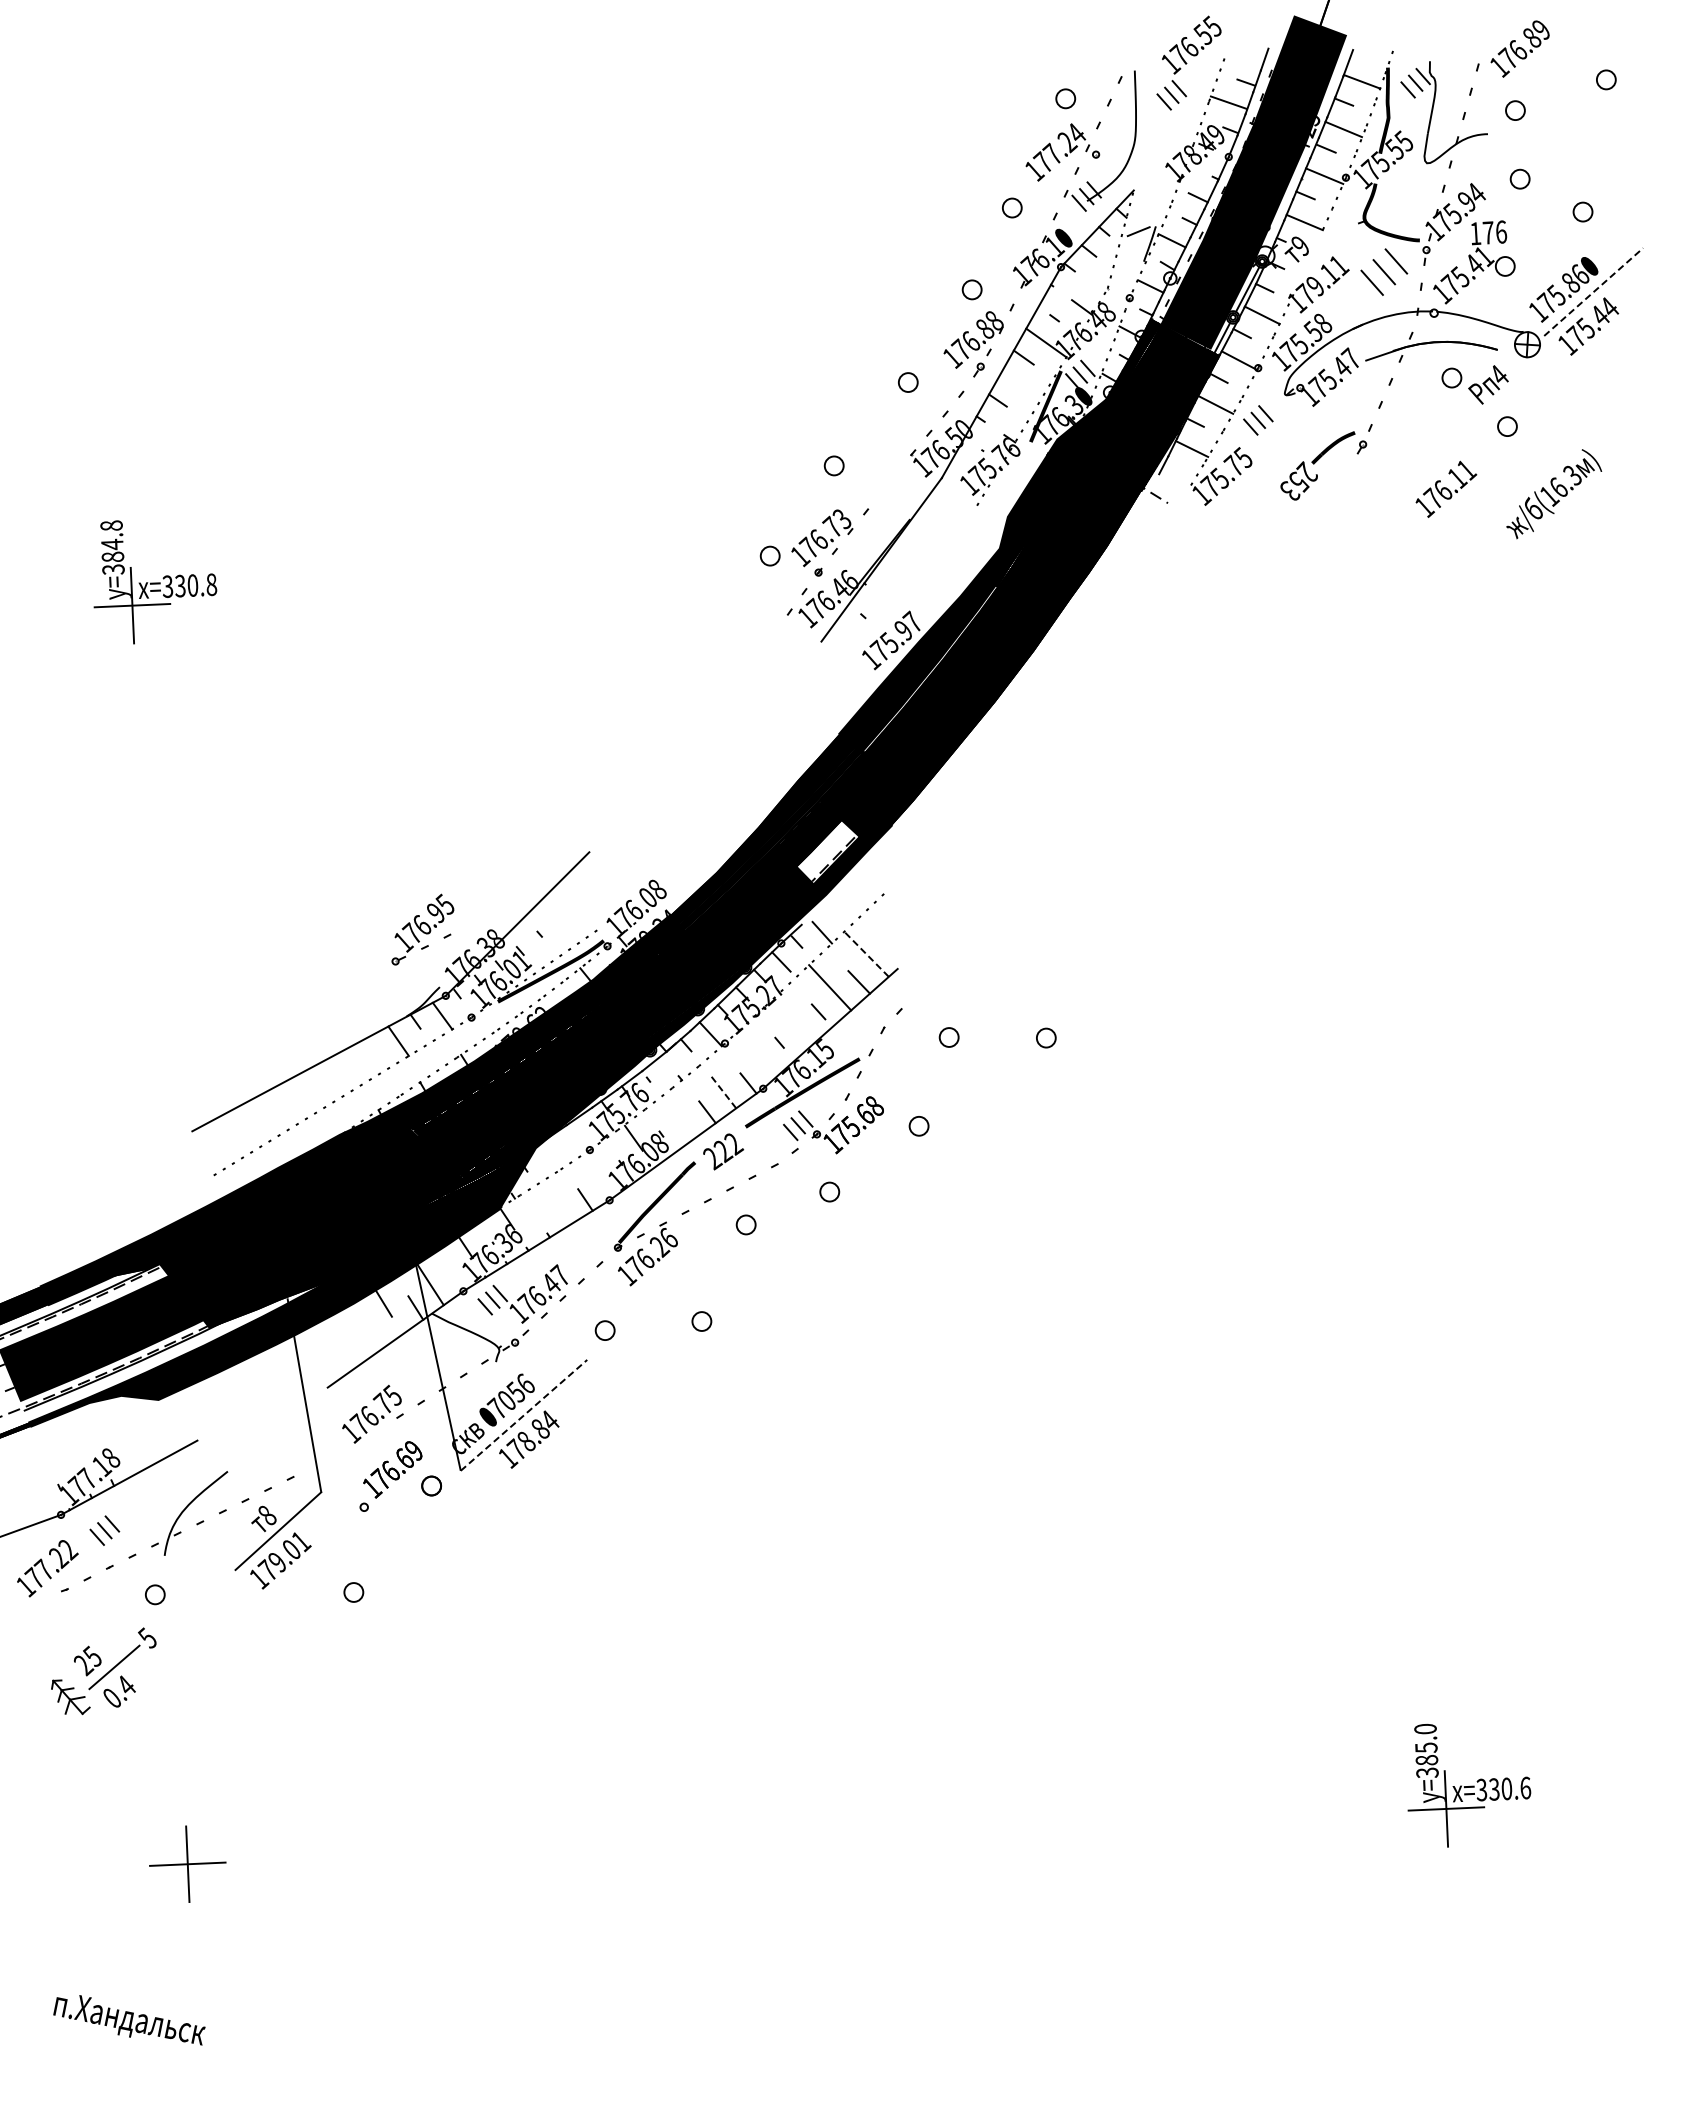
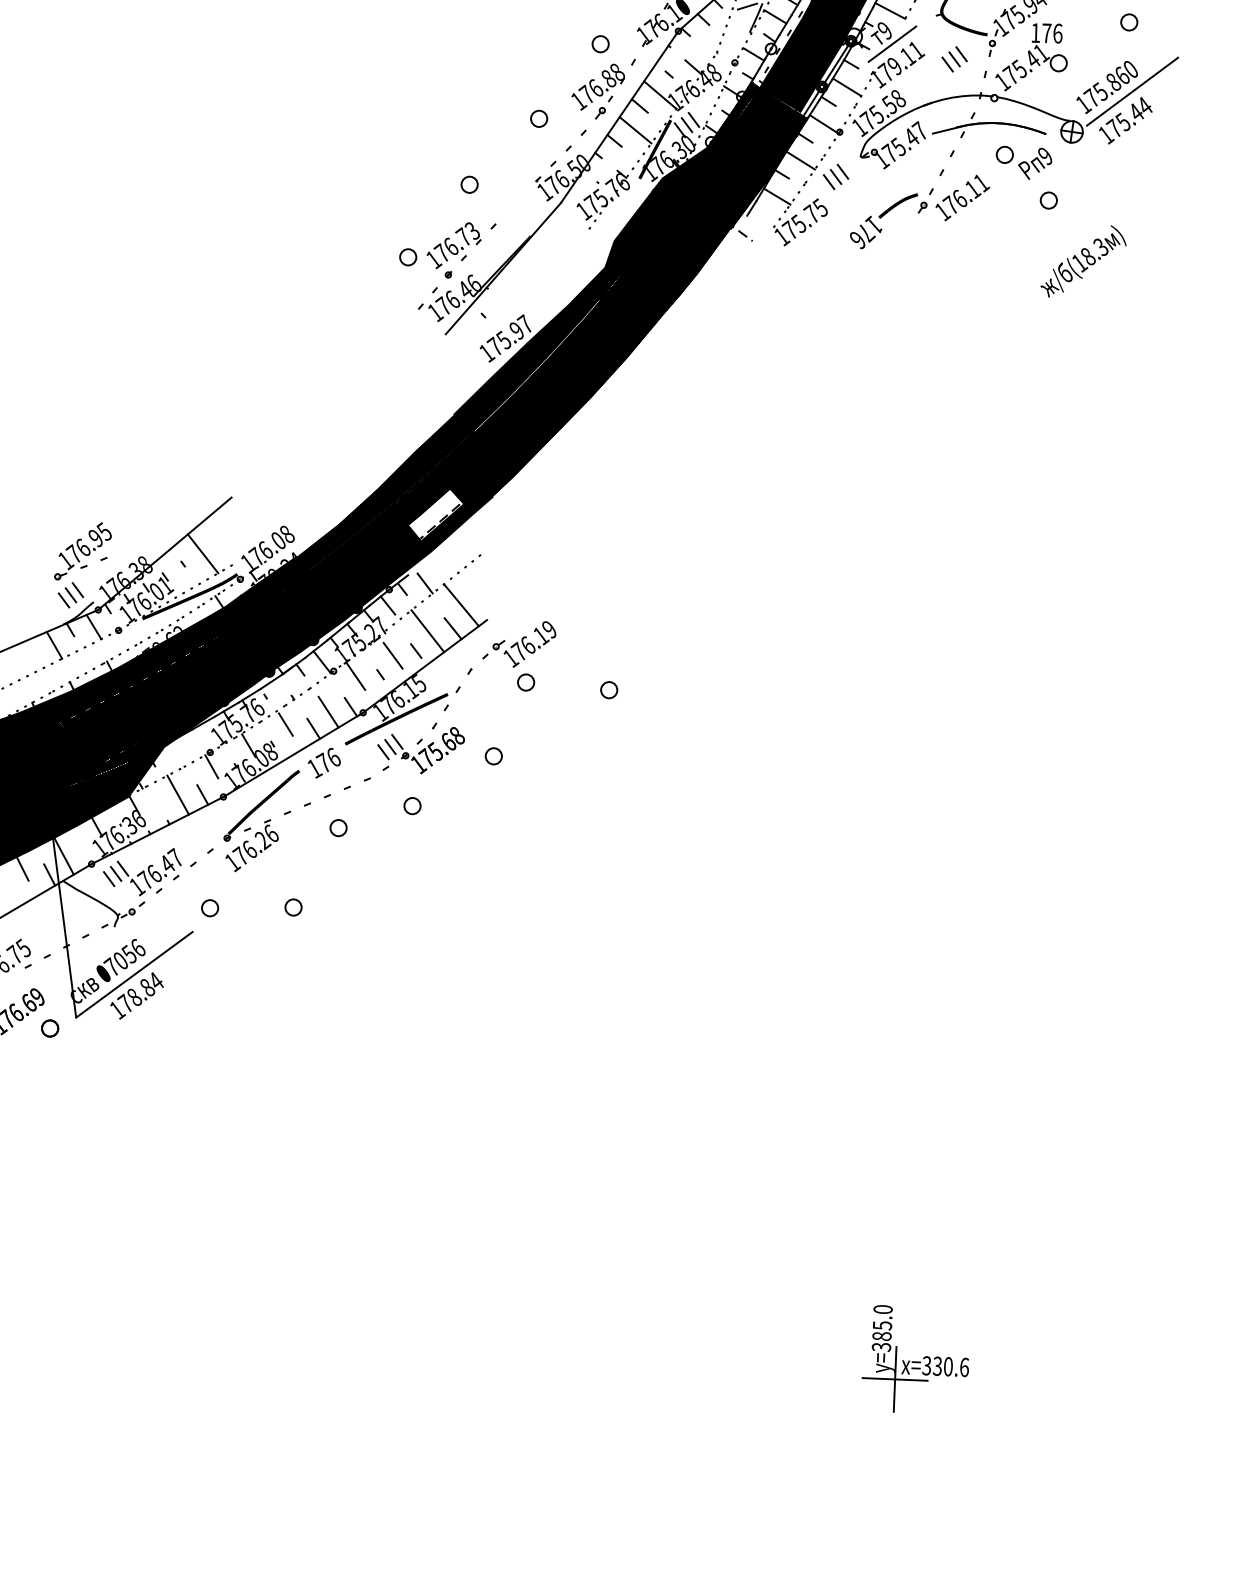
line: (1310, 260) -> (892, 43), added
part: (1383, 272) -> (954, 59), size x0.62
line: (1594, 291) -> (1133, 91), dashed -> solid
text: (1499, 375) -> (1045, 156), 4 -> 9
line: (1020, 385) -> (635, 129), added
text: (1298, 481) -> (865, 232), 253 -> 176
text: (1558, 487) -> (1088, 256), (16.3 -> (18.3
text: (1446, 488) -> (962, 197), moved
line: (561, 920) -> (202, 553), added
line: (866, 954) -> (461, 605), dashed -> solid
part: (412, 981) -> (70, 595), added
part: (942, 992) -> (523, 643), added
line: (792, 1019) -> (393, 655), added
line: (751, 1047) -> (356, 676), added
line: (722, 1091) -> (328, 712), dashed -> solid
line: (674, 1109) -> (285, 724), added
text: (723, 1151) -> (324, 763), 222 -> 176
line: (592, 1166) -> (211, 766), added
line: (556, 1202) -> (177, 794), added
line: (524, 1415) -> (134, 974), dashed -> solid

